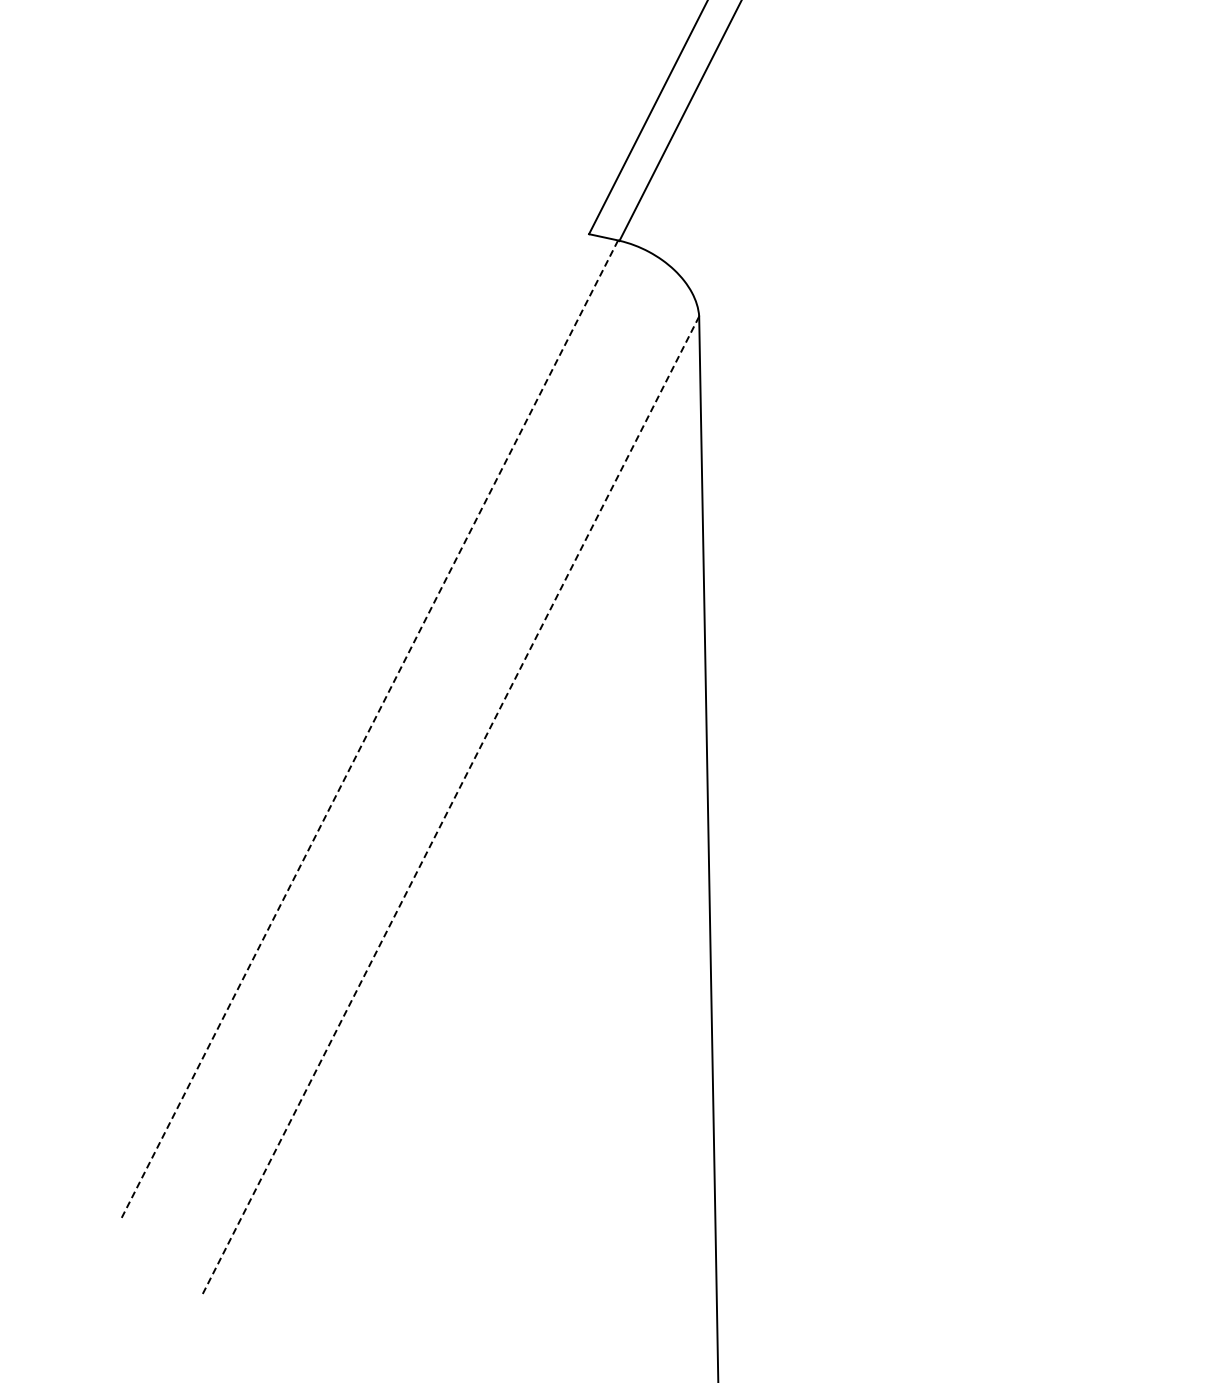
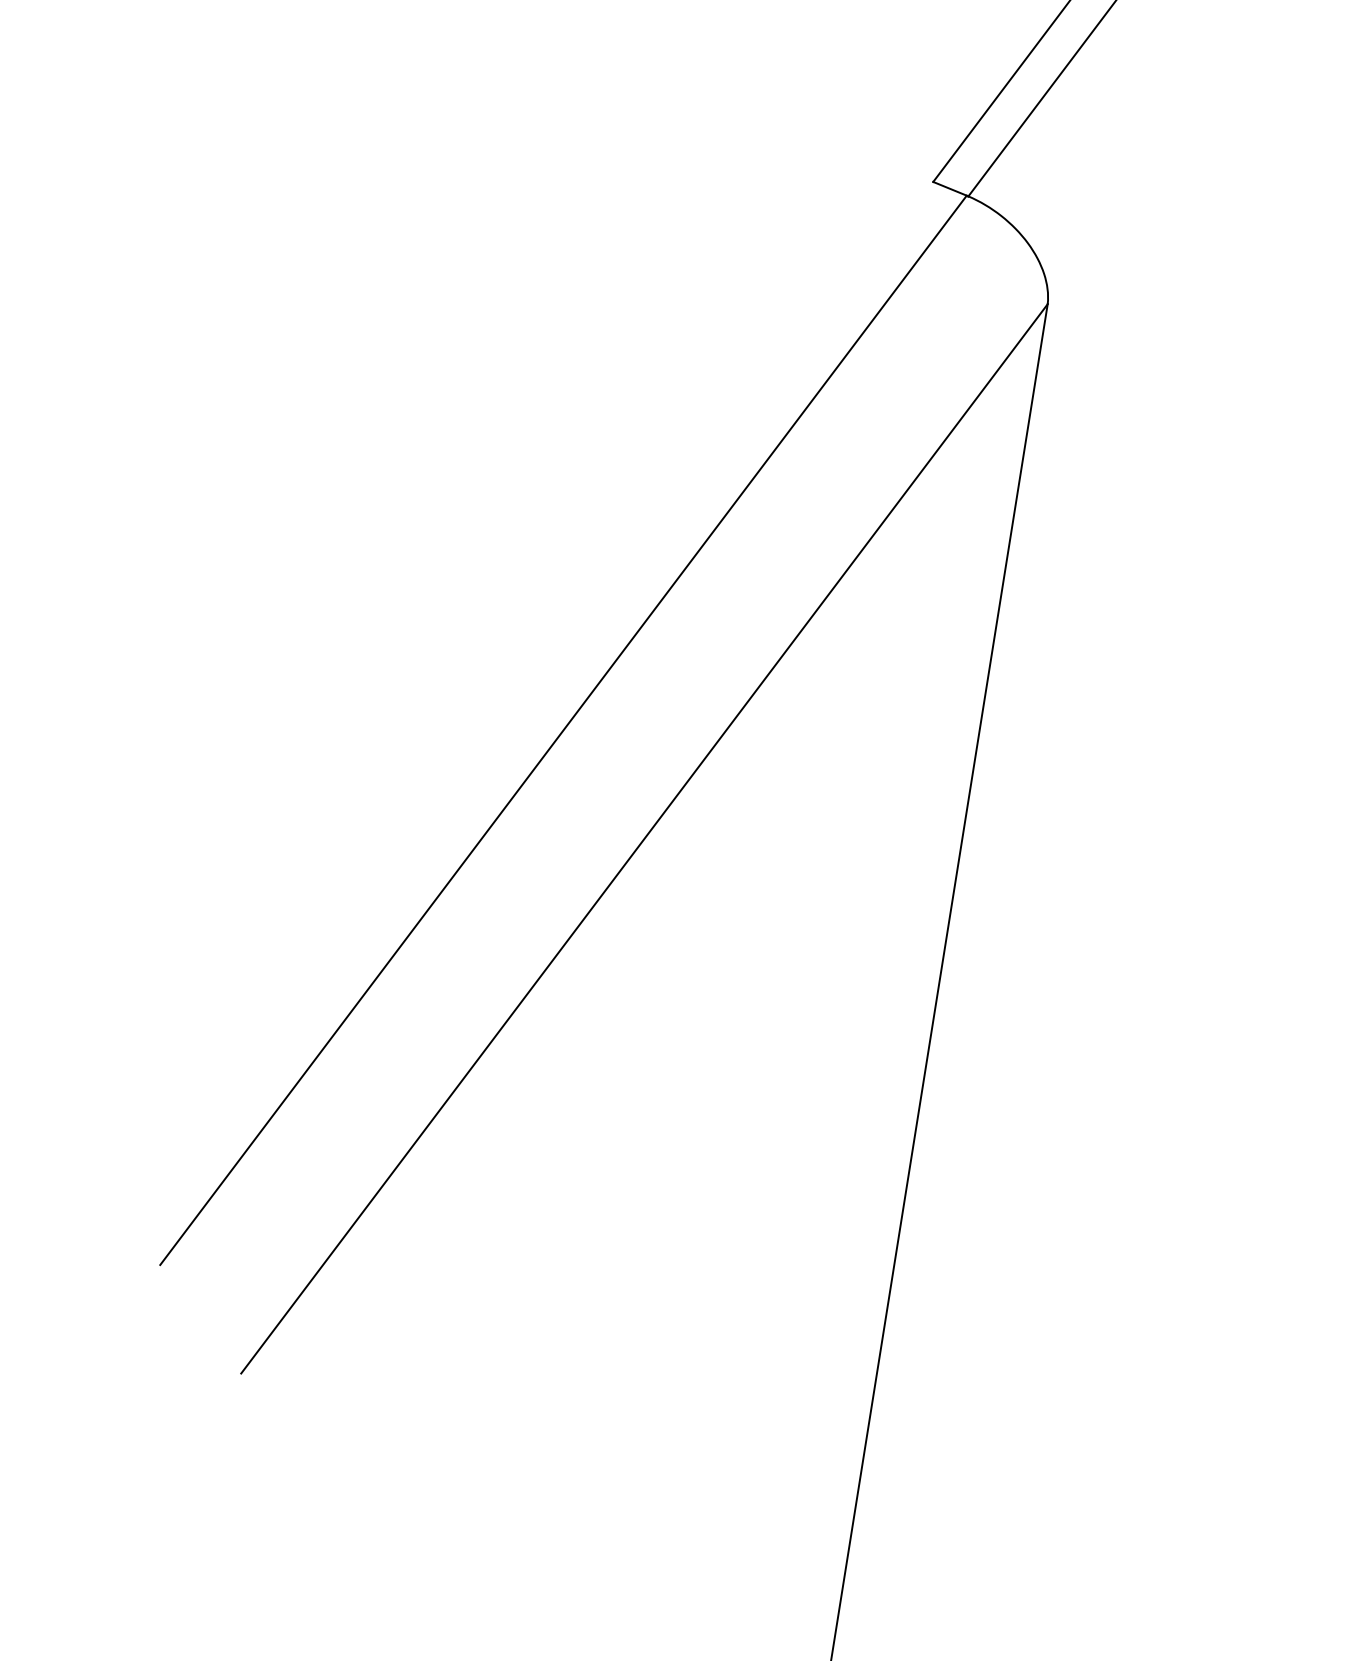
line: (369, 730) -> (563, 730), dashed -> solid
line: (450, 806) -> (644, 838), dashed -> solid

